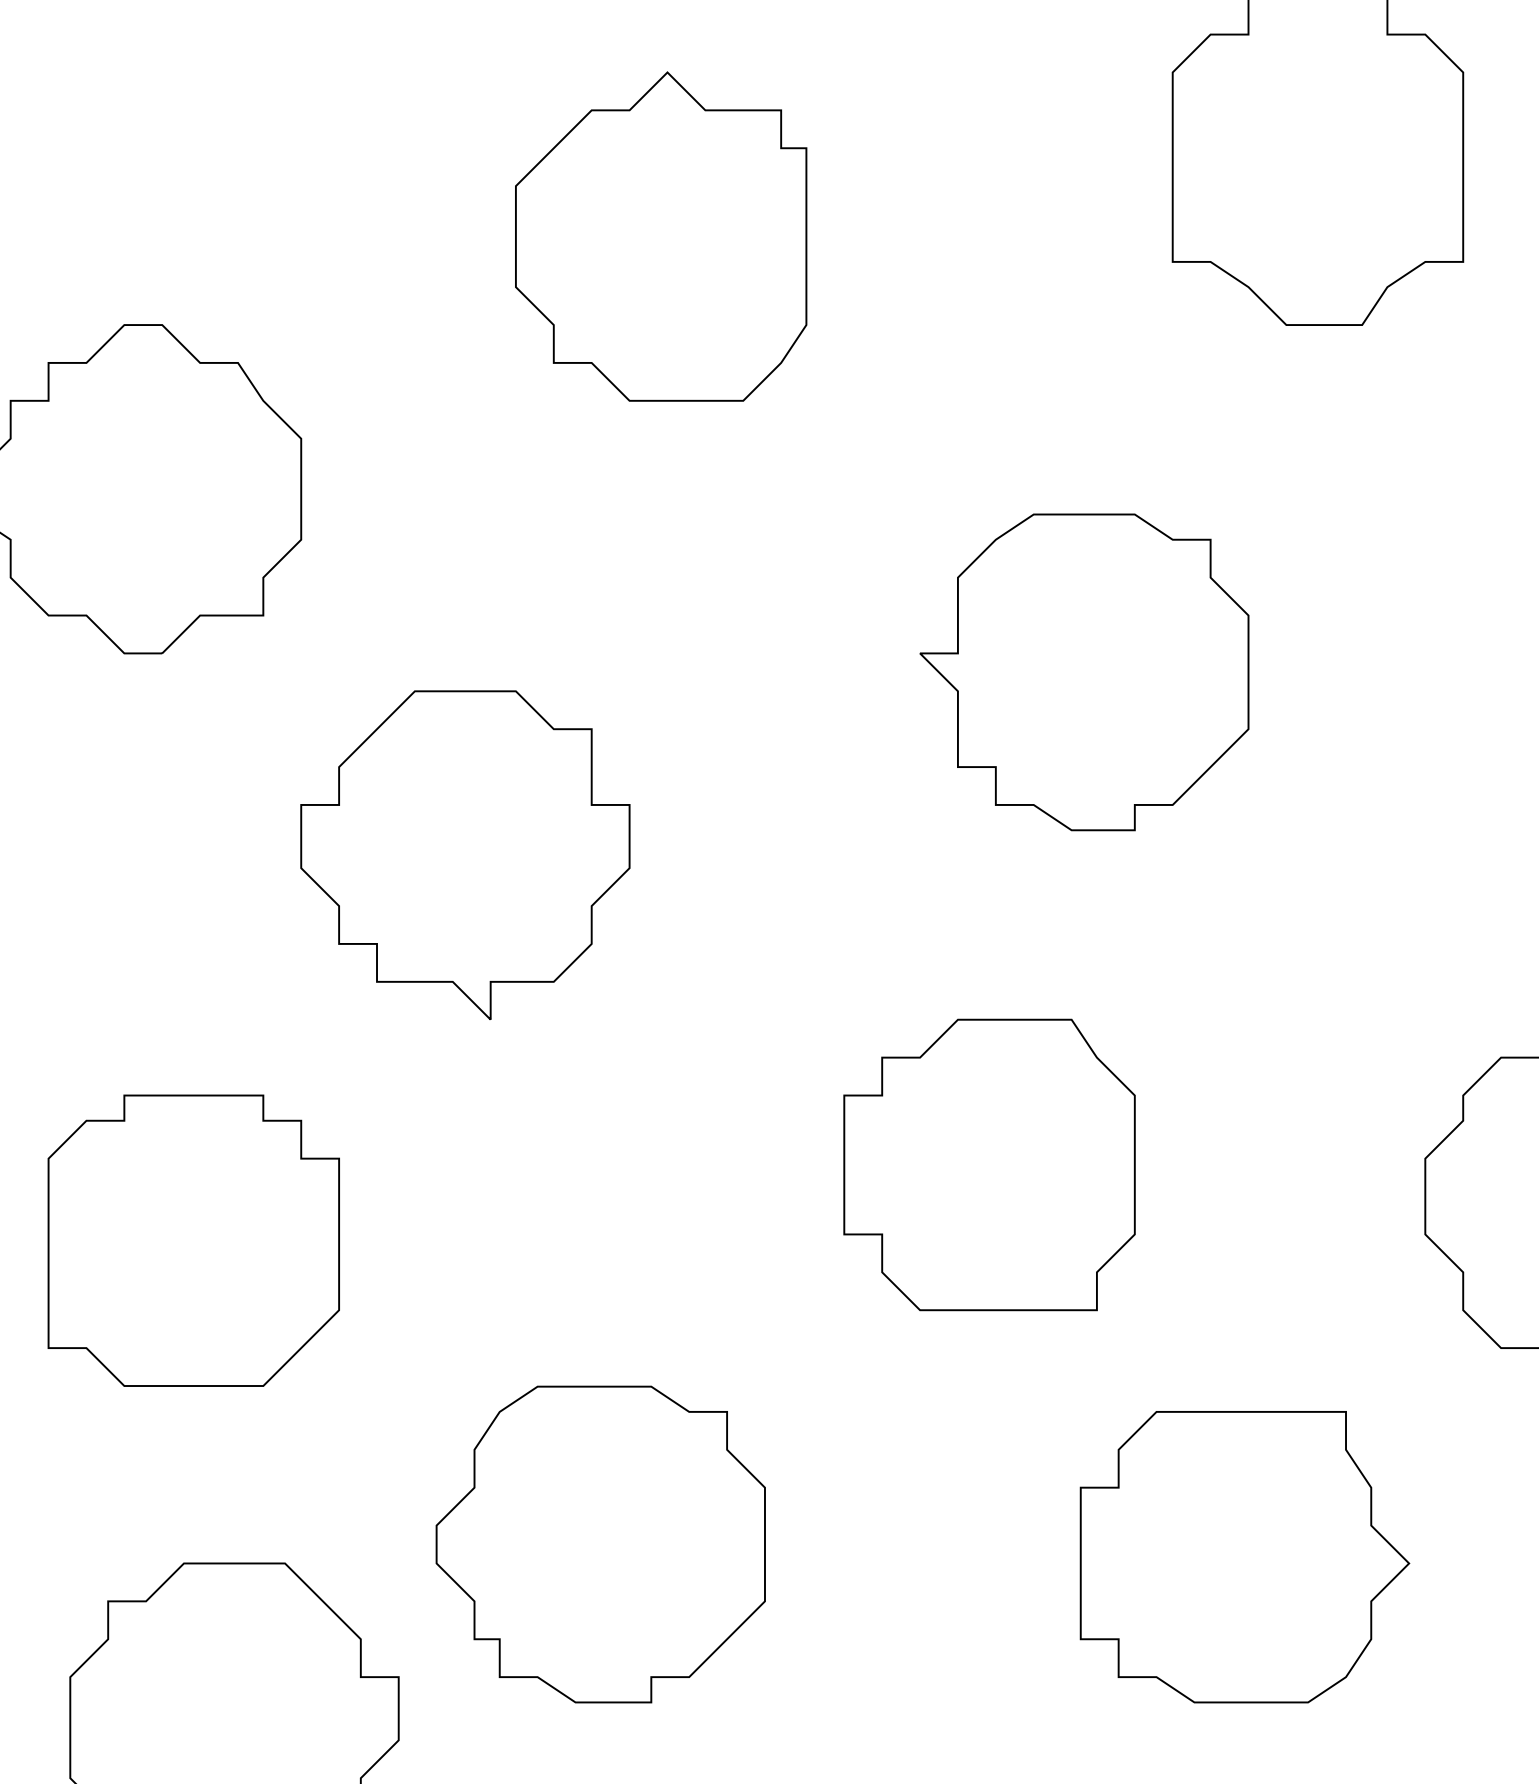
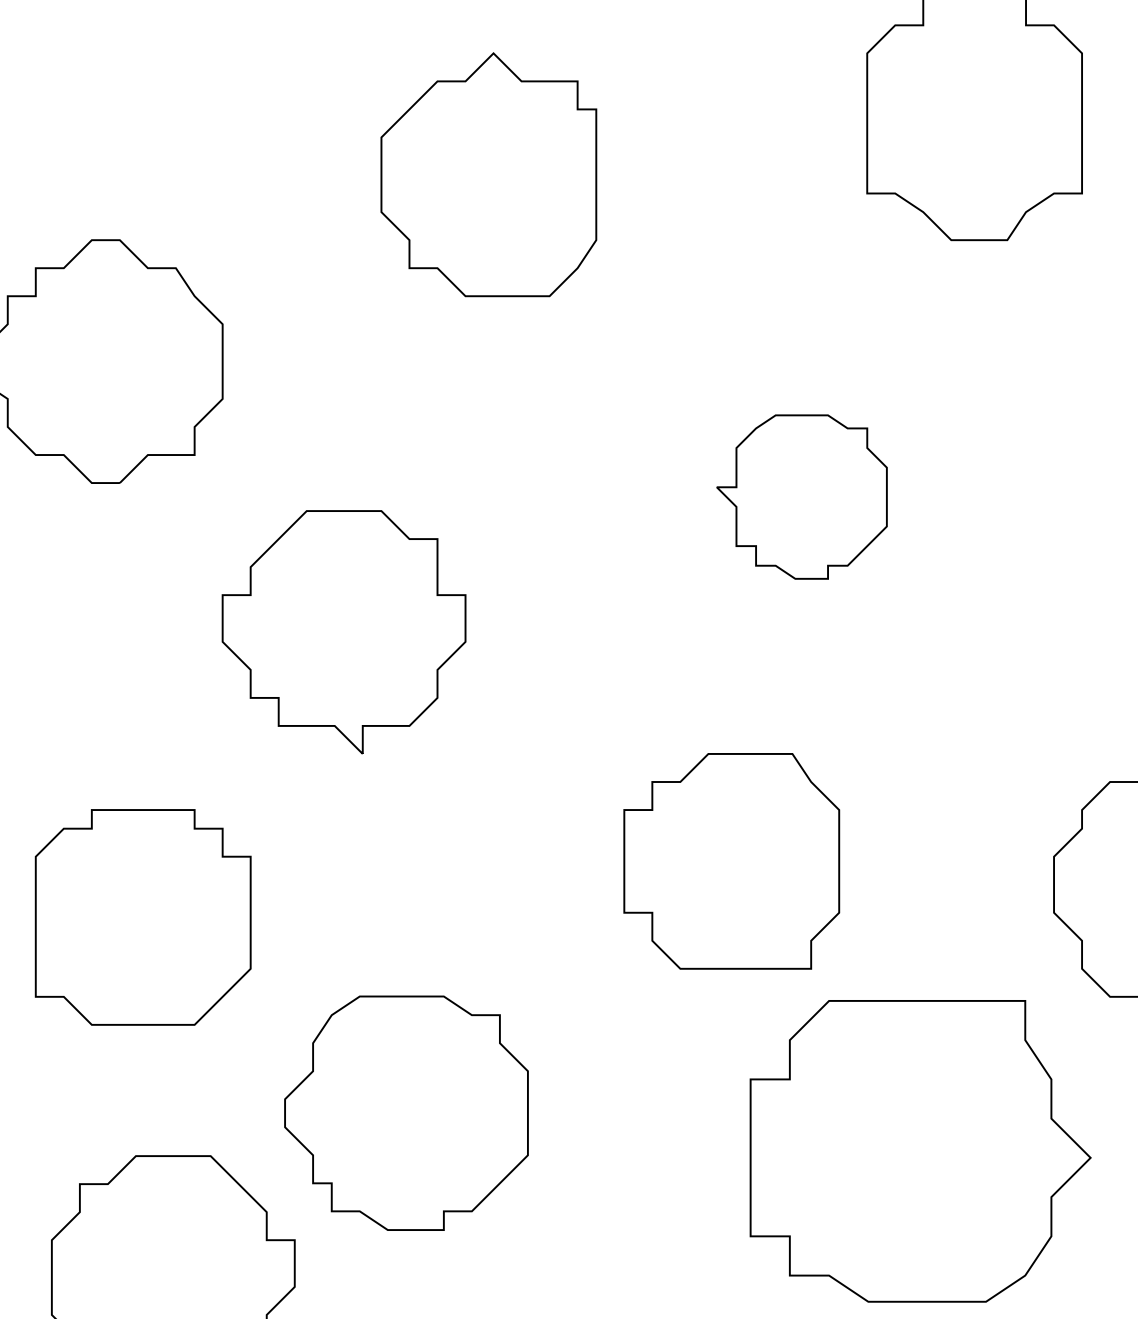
part: (1084, 672) -> (801, 497), size x0.7
part: (600, 1544) -> (406, 1113), moved
part: (1244, 1557) -> (920, 1151), size x1.4

